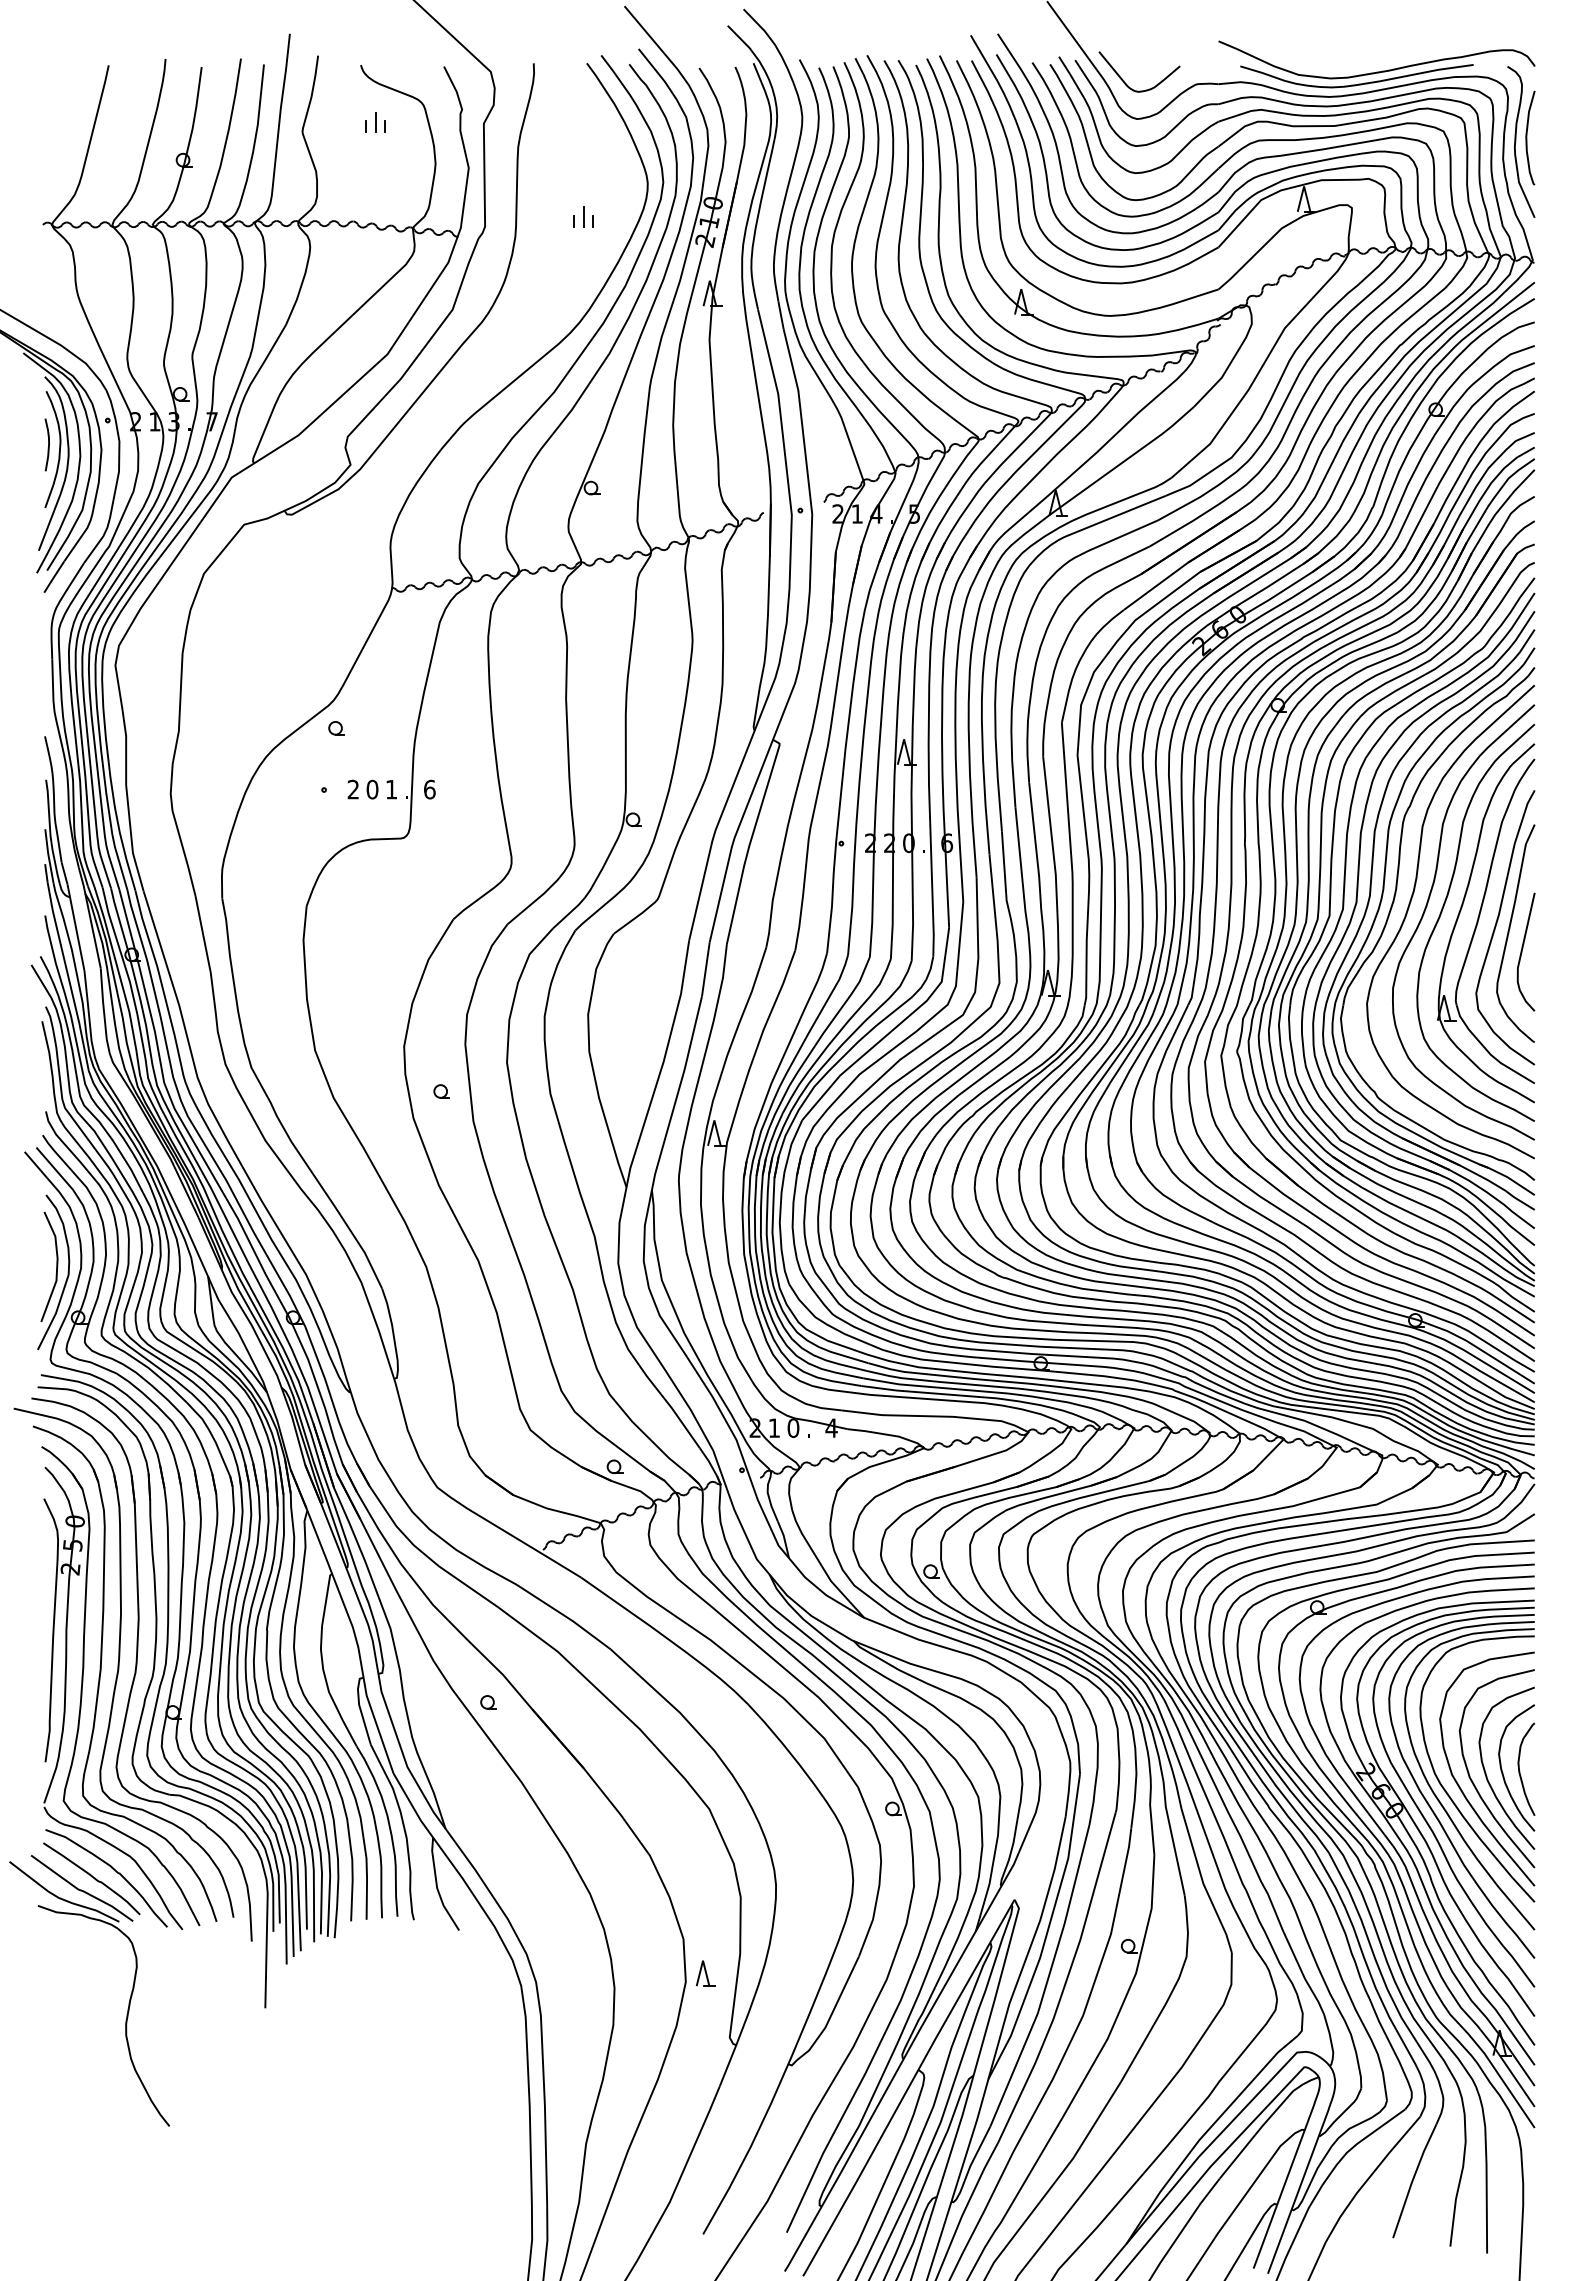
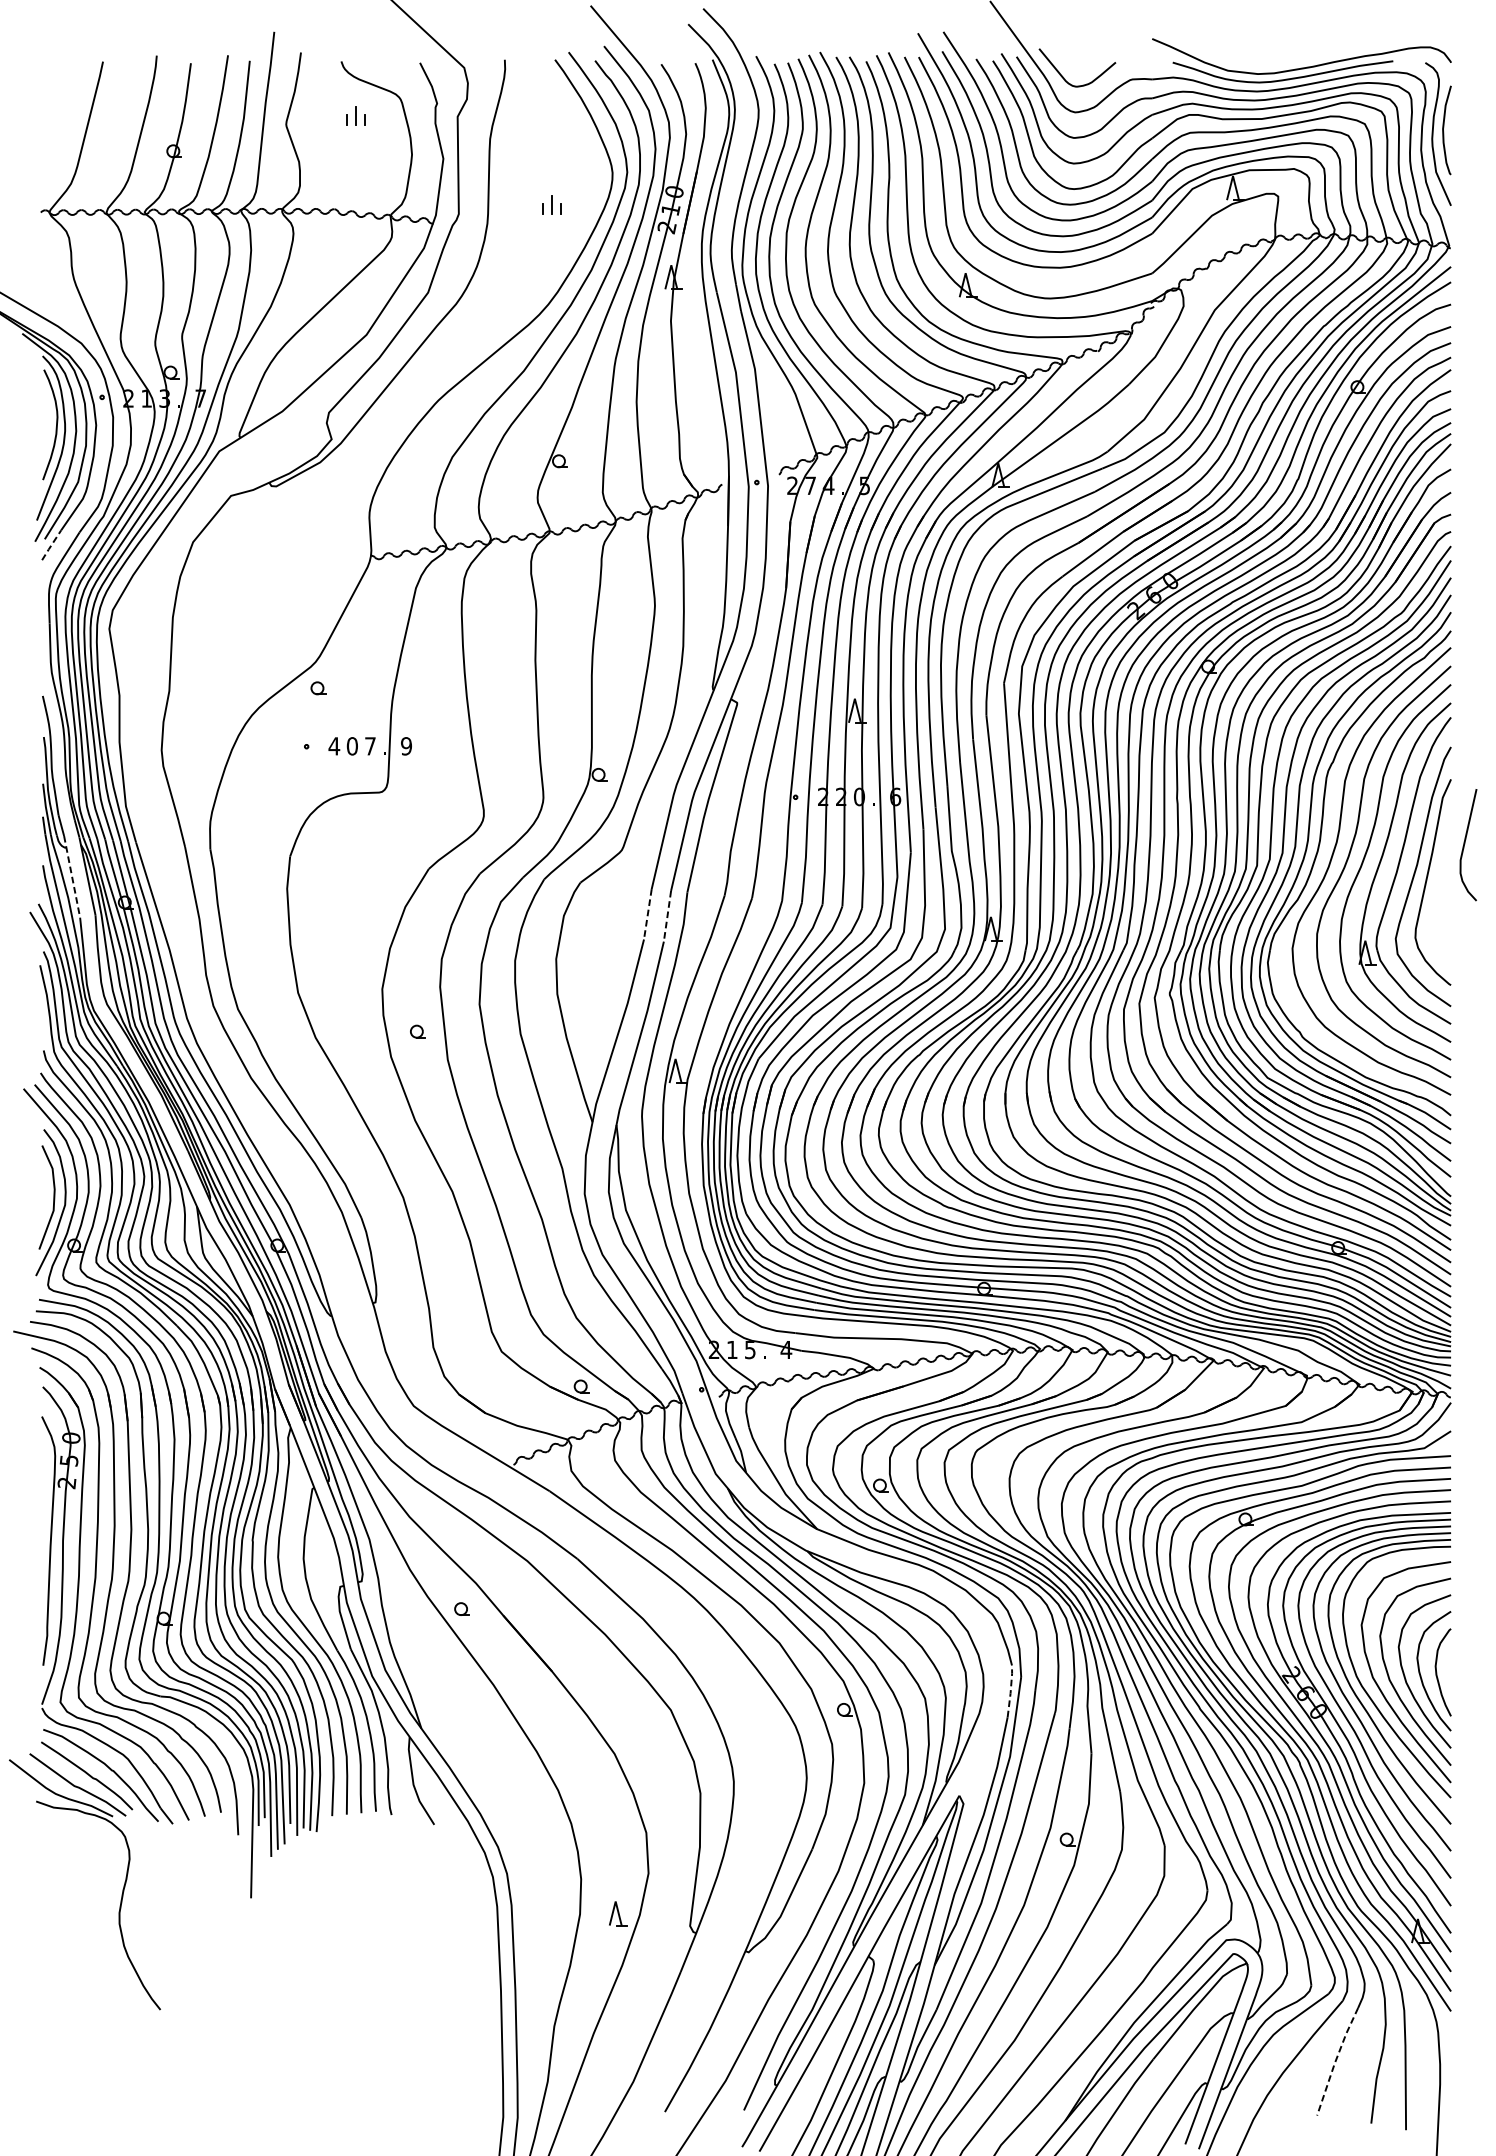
curve: (48, 444) -> (46, 420), removed
text: (856, 513) -> (809, 485), 1 -> 7
line: (54, 577) -> (51, 545), solid -> dashed
text: (353, 789) -> (334, 746), 2 -> 4
text: (391, 789) -> (370, 746), 1 -> 7
text: (429, 789) -> (406, 746), 6 -> 9
line: (76, 928) -> (72, 877), solid -> dashed
curve: (1522, 951) -> (1465, 844), moved
line: (685, 967) -> (648, 914), solid -> dashed
line: (705, 969) -> (667, 916), solid -> dashed
text: (793, 1427) -> (750, 1349), 0 -> 5
line: (1069, 1788) -> (1011, 1690), solid -> dashed
part: (705, 1973) -> (618, 1913), moved
line: (1412, 2181) -> (1335, 2062), solid -> dashed

